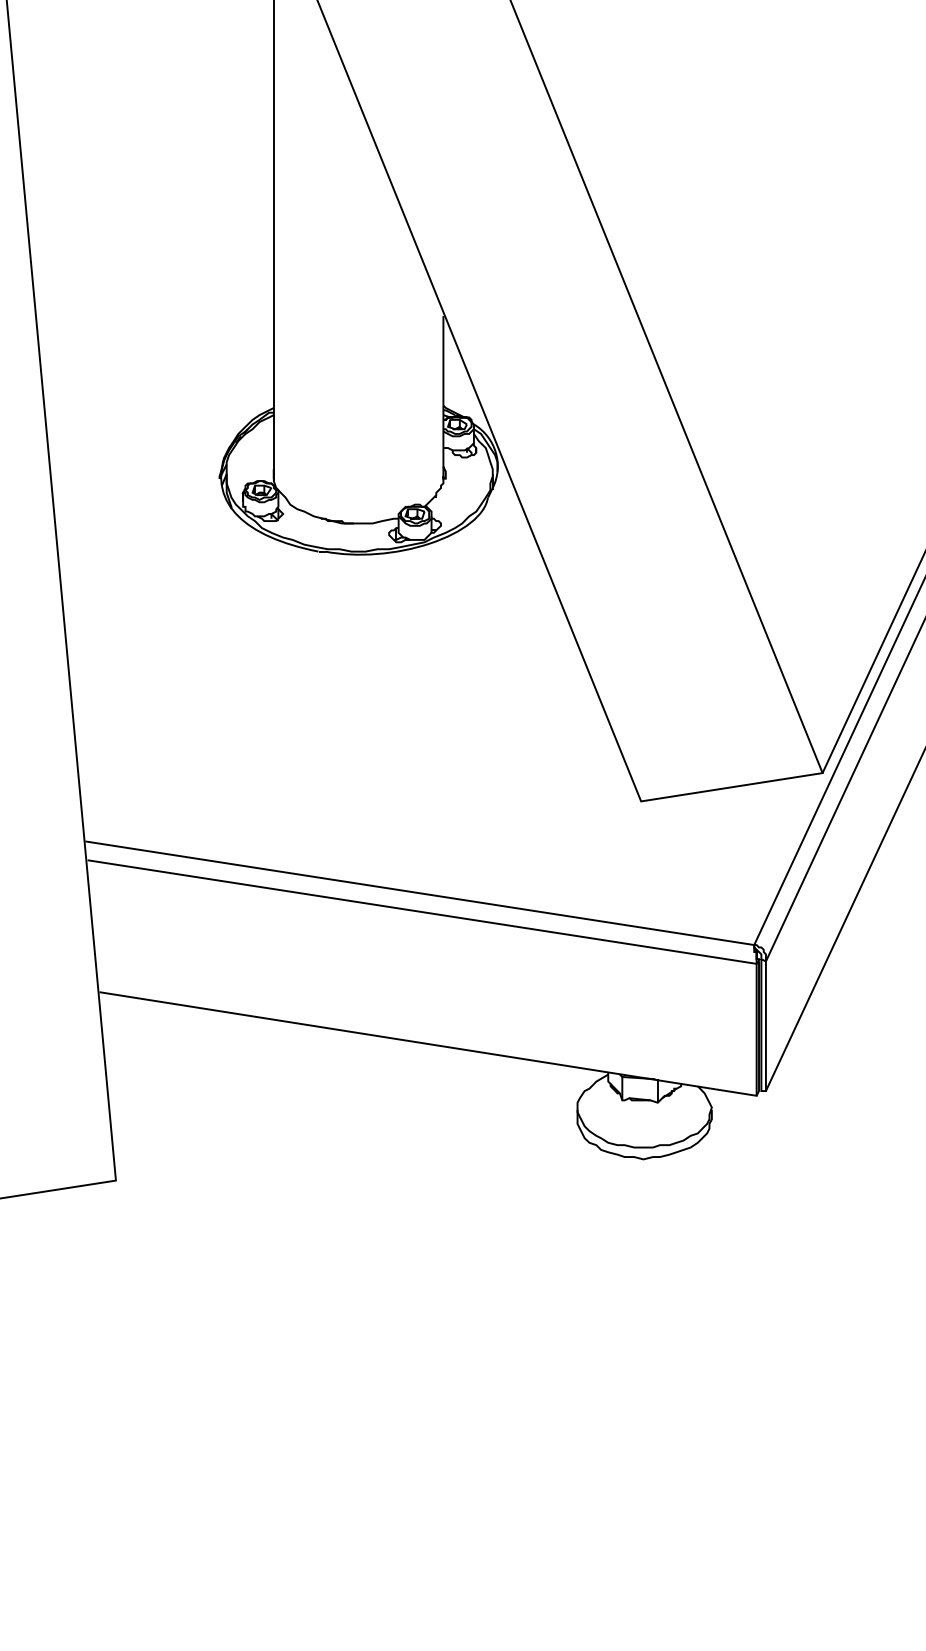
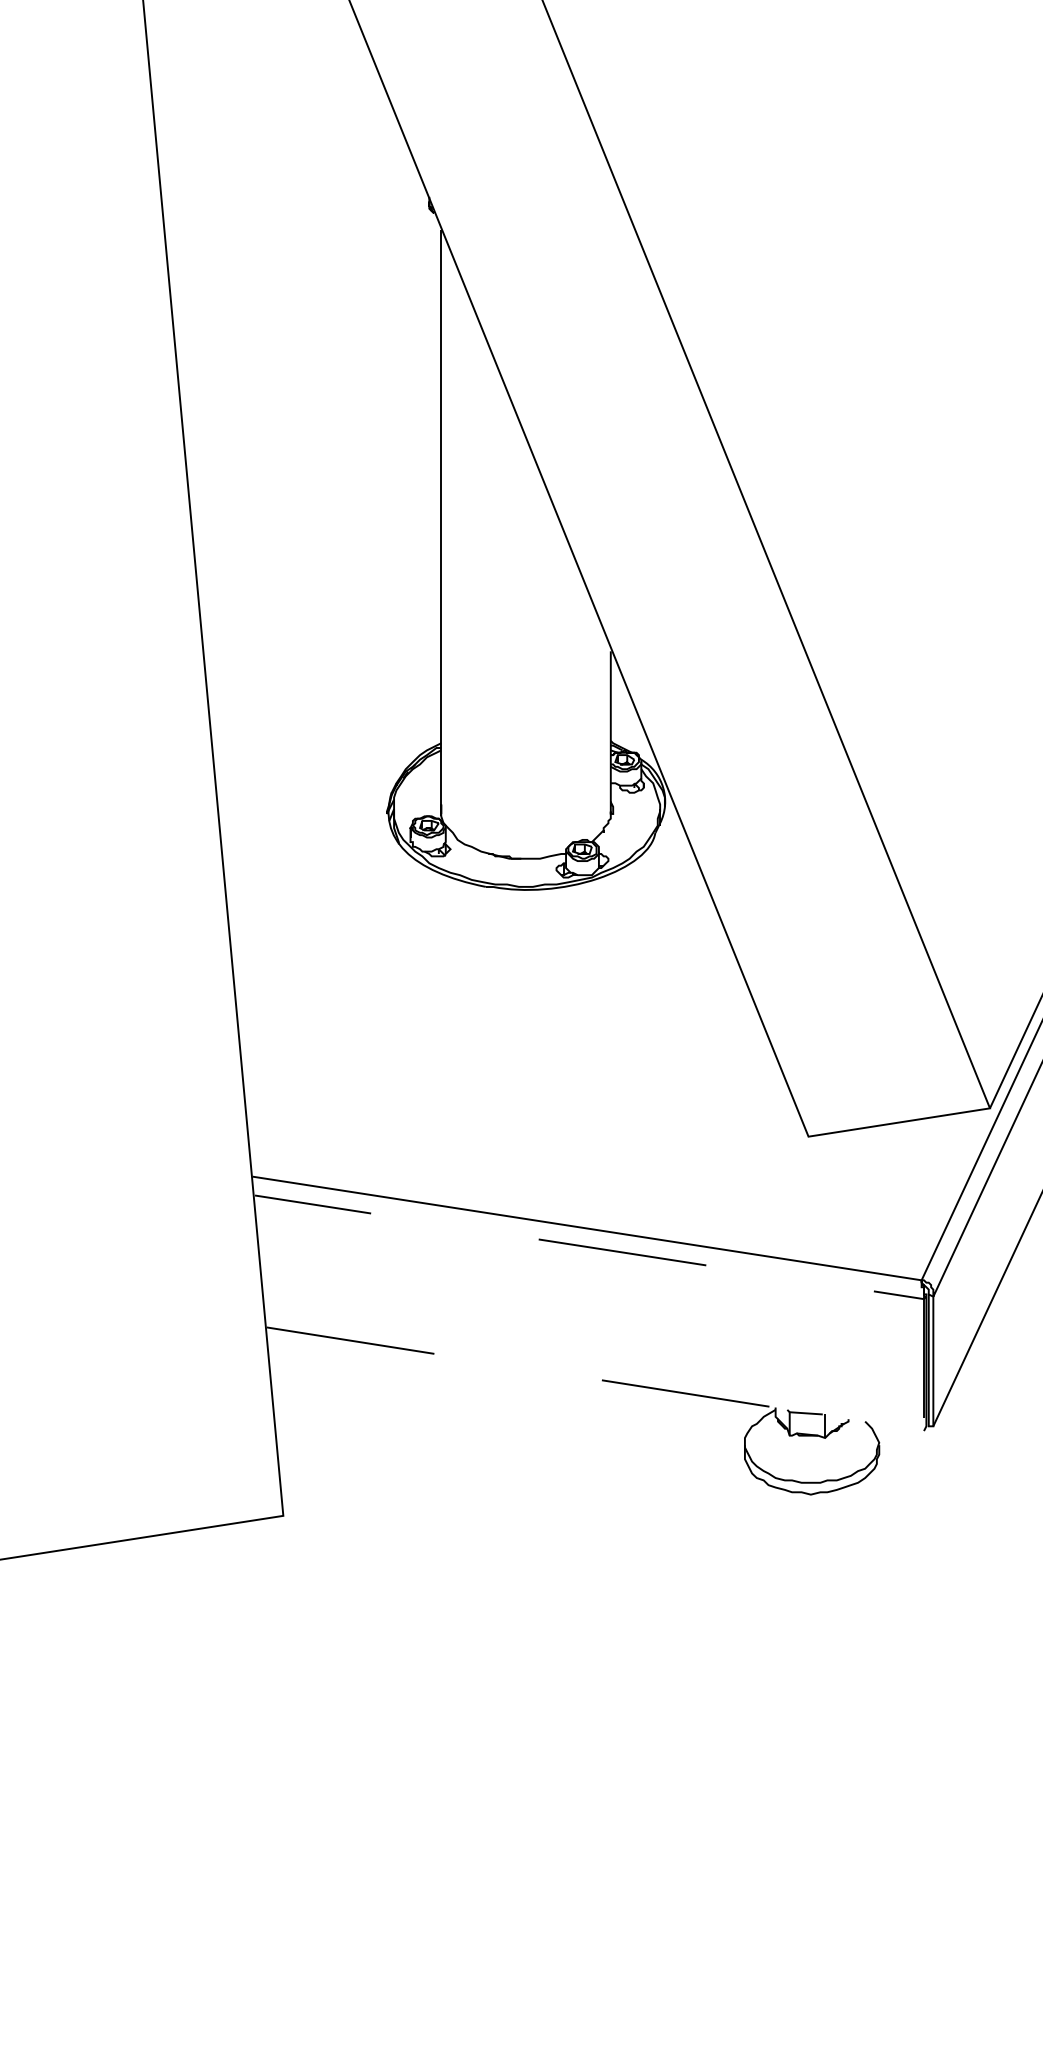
line: (757, 1024) -> (924, 1359), solid -> dashed

